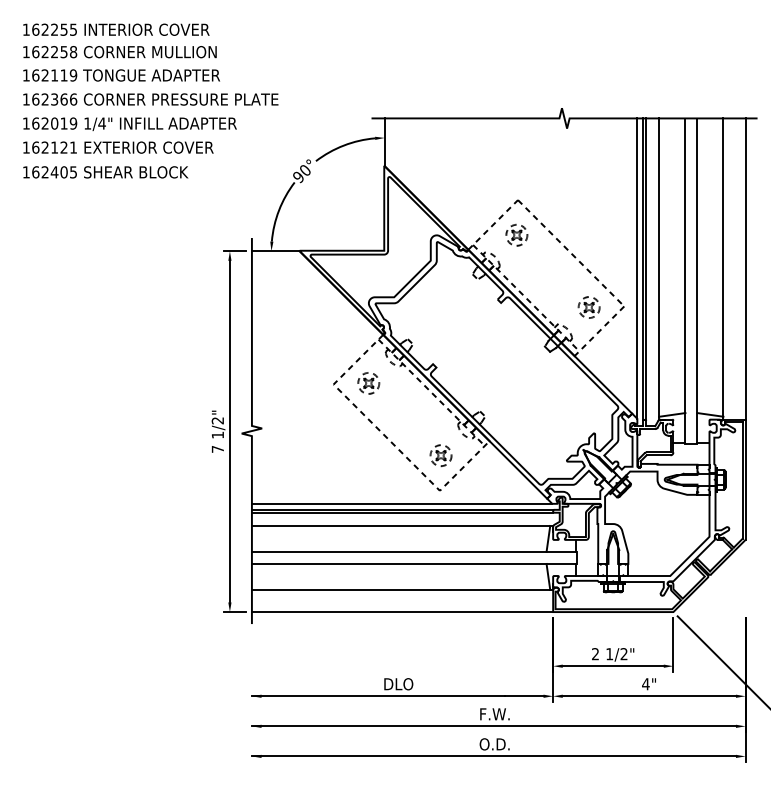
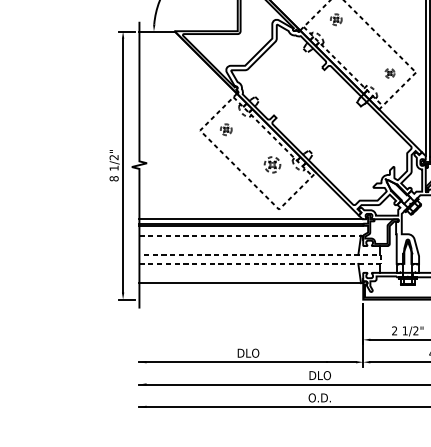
part: (516, 235) -> (335, 19), size x0.7
part: (588, 307) -> (389, 73), size x0.6
part: (368, 383) -> (226, 129), size x0.7
text: (217, 448) -> (113, 178), 7 -> 8
part: (440, 455) -> (272, 164), moved
line: (401, 525) -> (250, 235), solid -> dashed
line: (577, 557) -> (381, 259), solid -> dashed
line: (402, 612) -> (251, 299), removed
text: (494, 714) -> (319, 375), F.W. -> DLO

